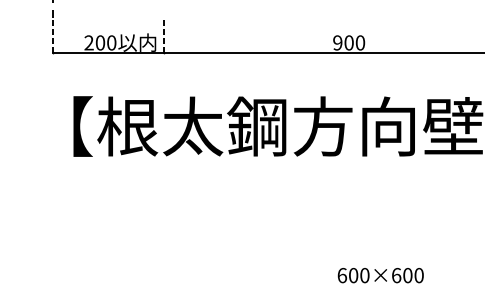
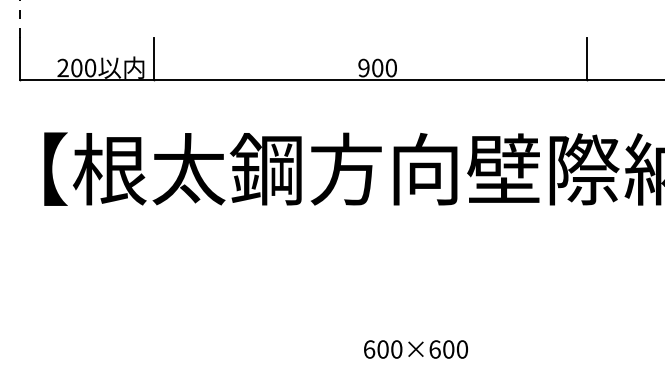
line: (53, 35) -> (19, 58), dashed -> solid
line: (163, 35) -> (153, 58), dashed -> solid

